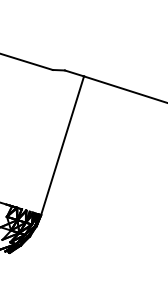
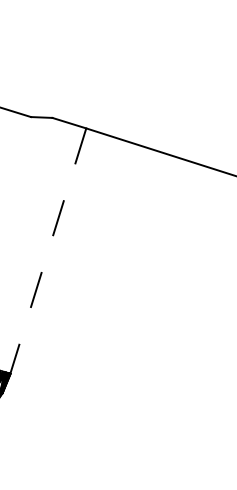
line: (62, 145) -> (48, 250), solid -> dashed

